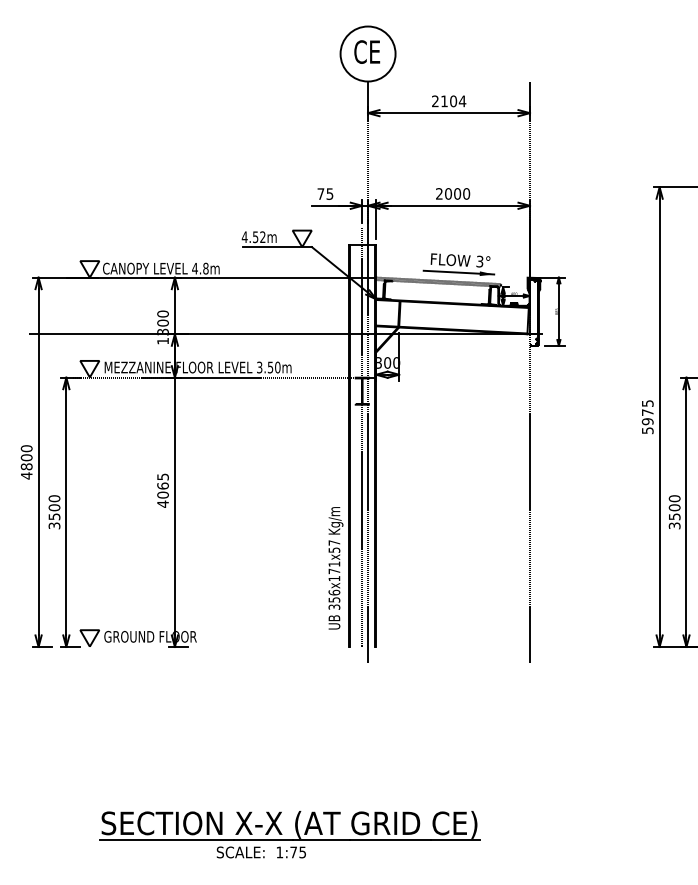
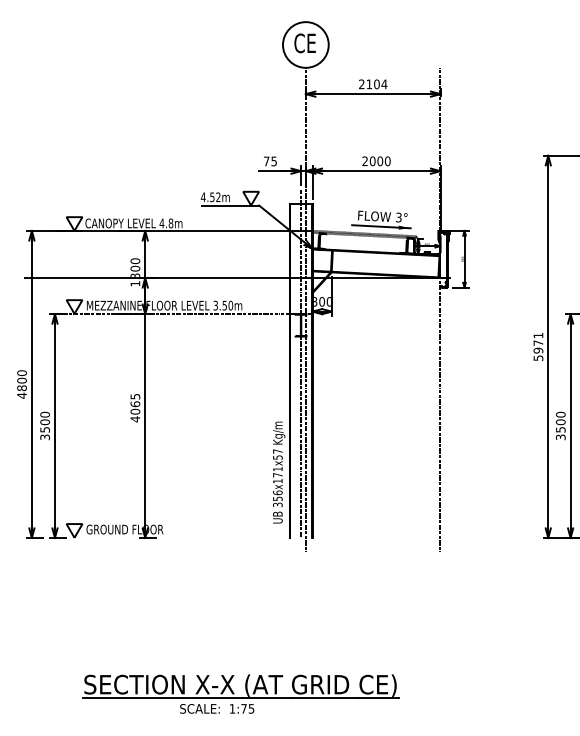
text: (647, 403) -> (538, 335), 5975 -> 5971

